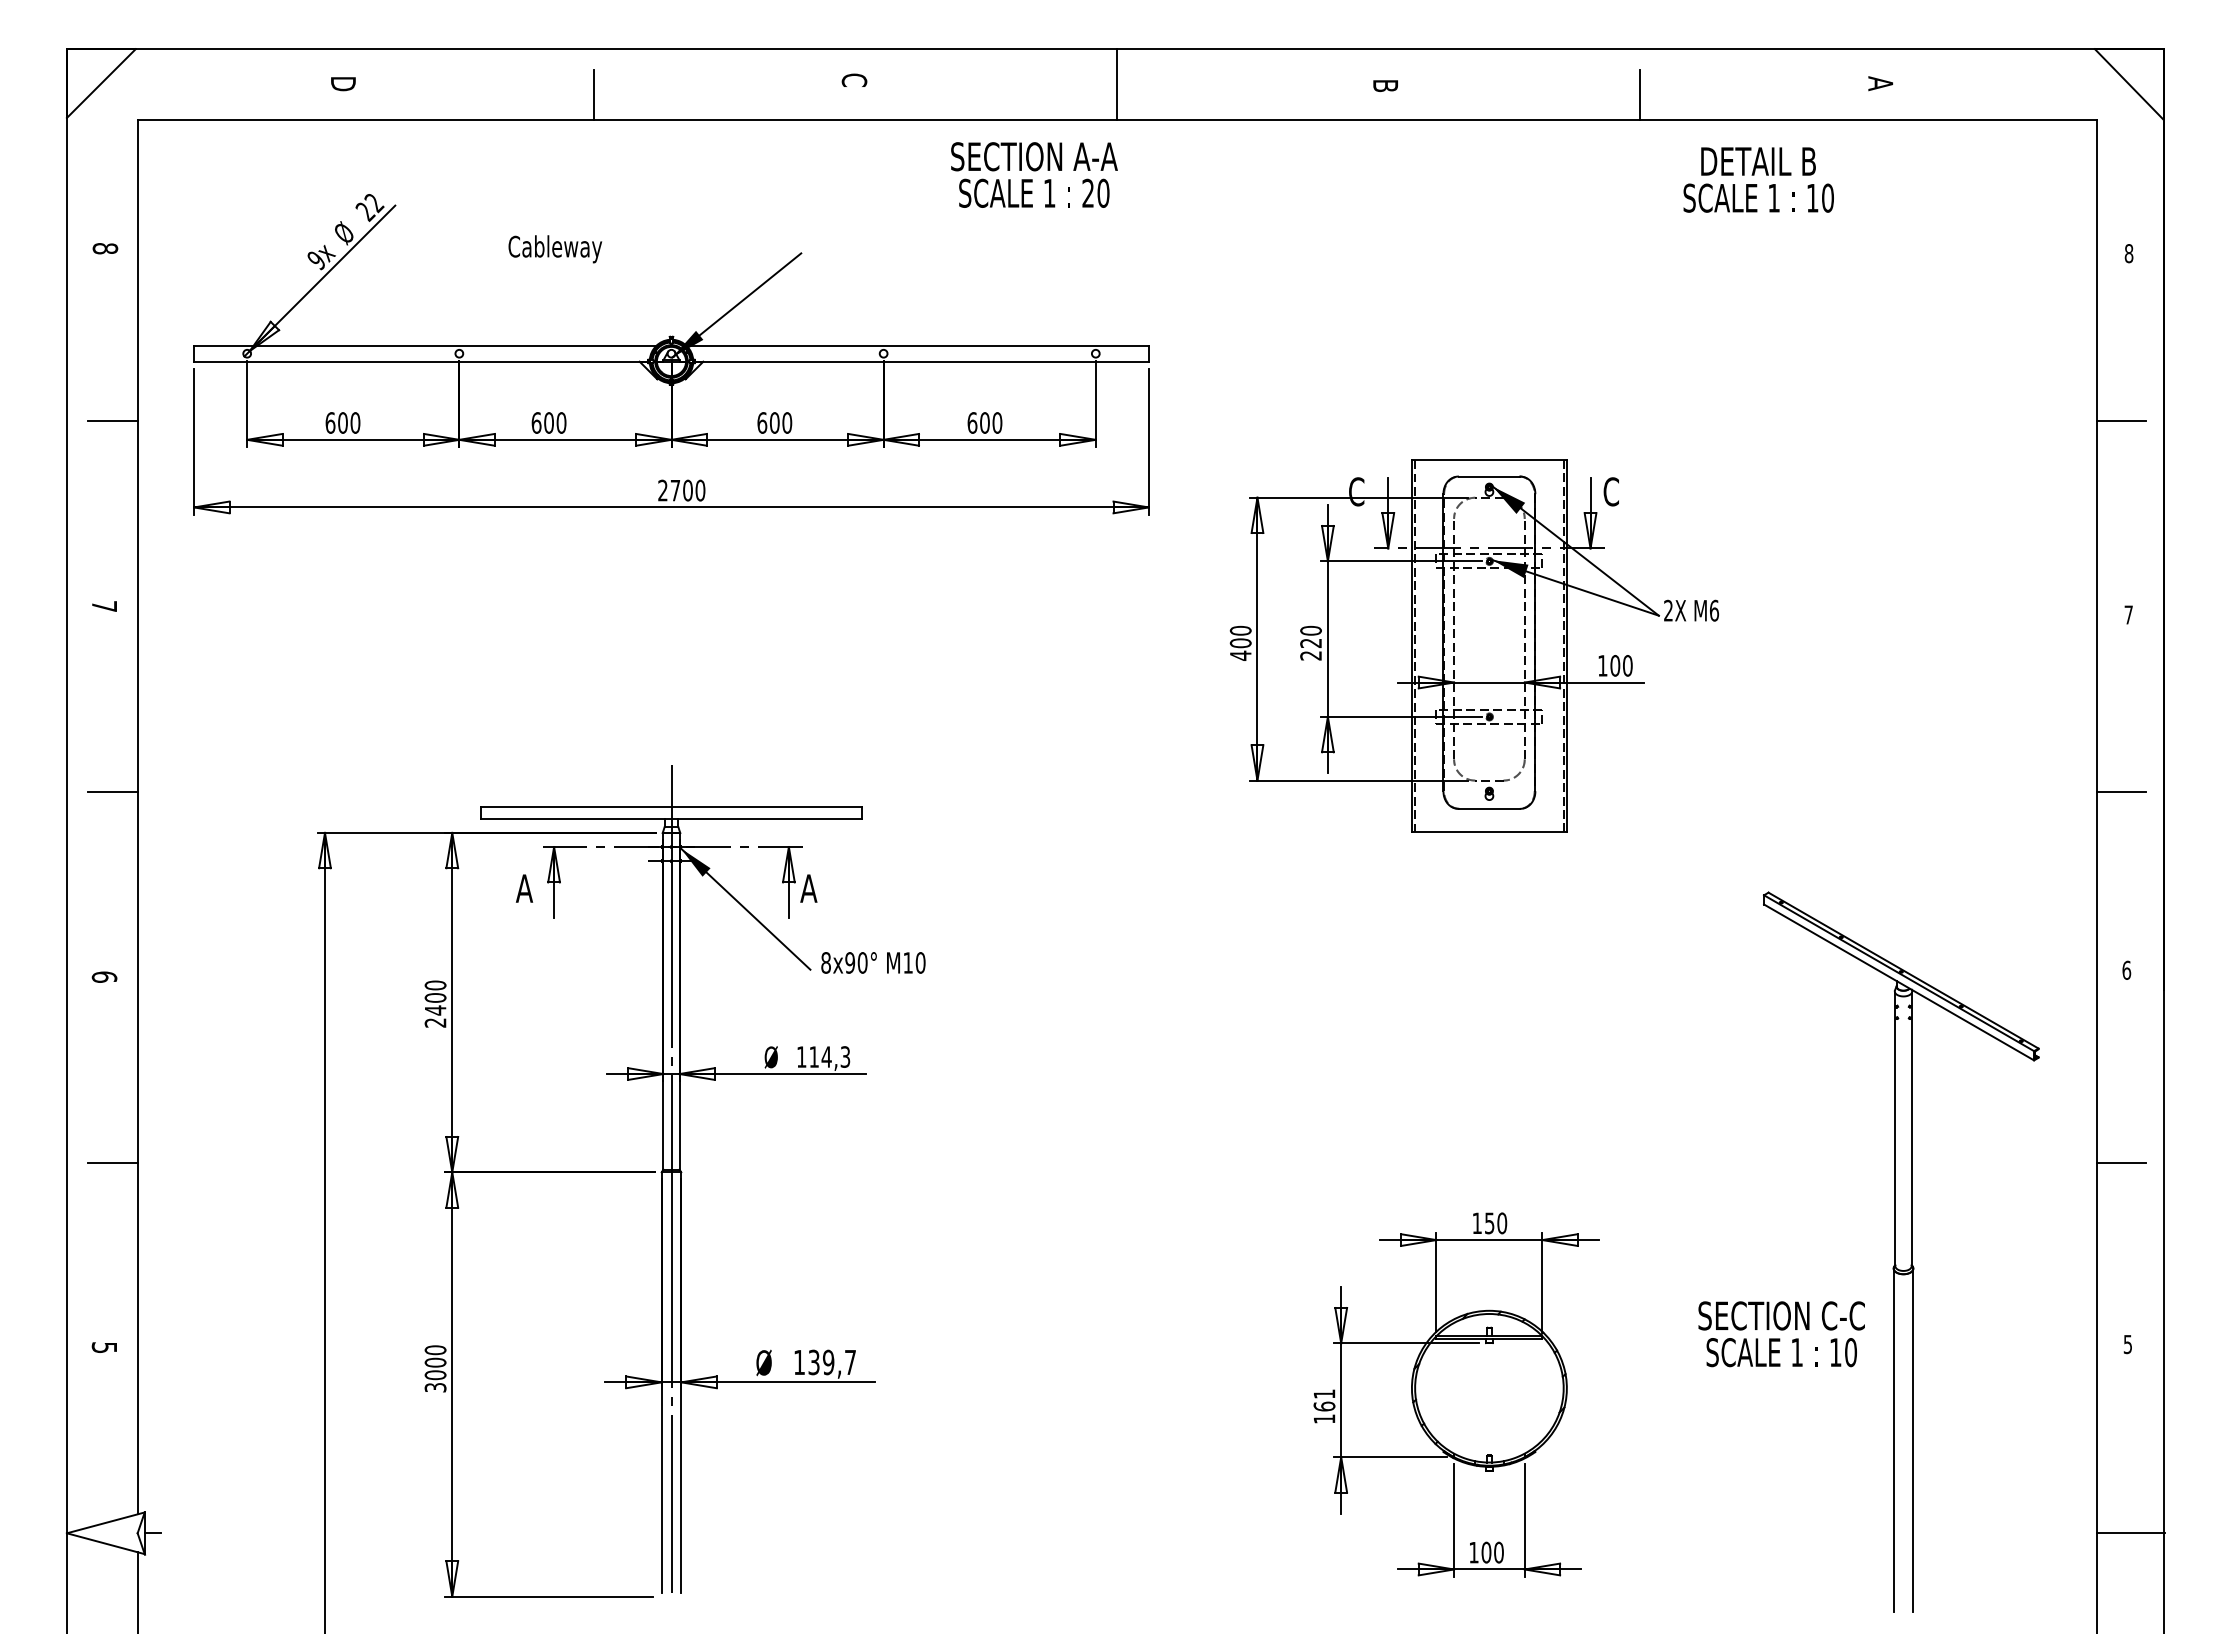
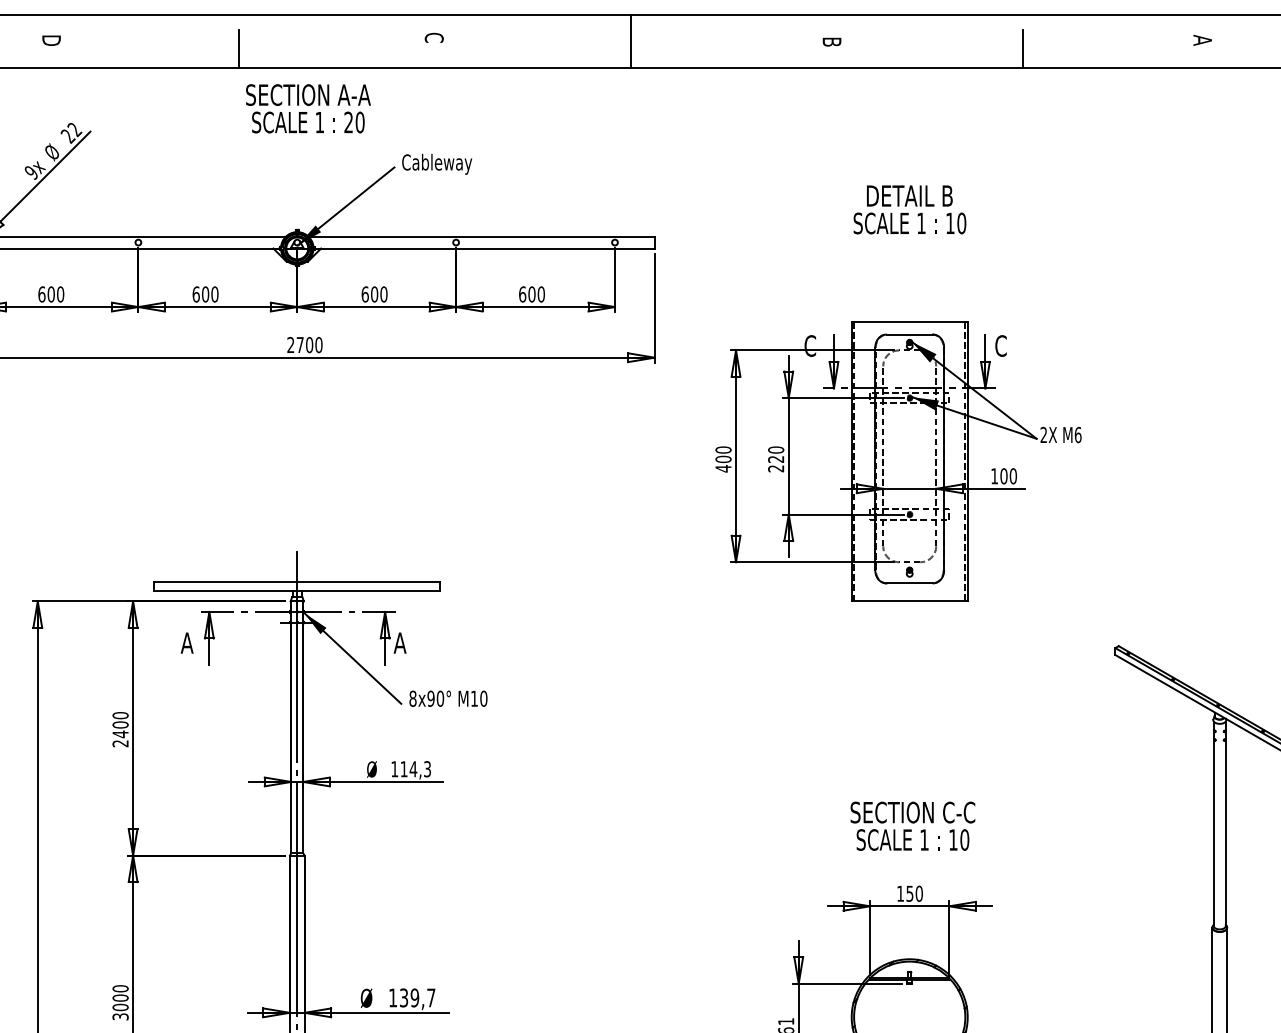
text: (1034, 174) -> (308, 108), moved
text: (1758, 179) -> (909, 209), moved
text: (555, 249) -> (437, 164), moved
text: (1781, 1334) -> (912, 826), moved

